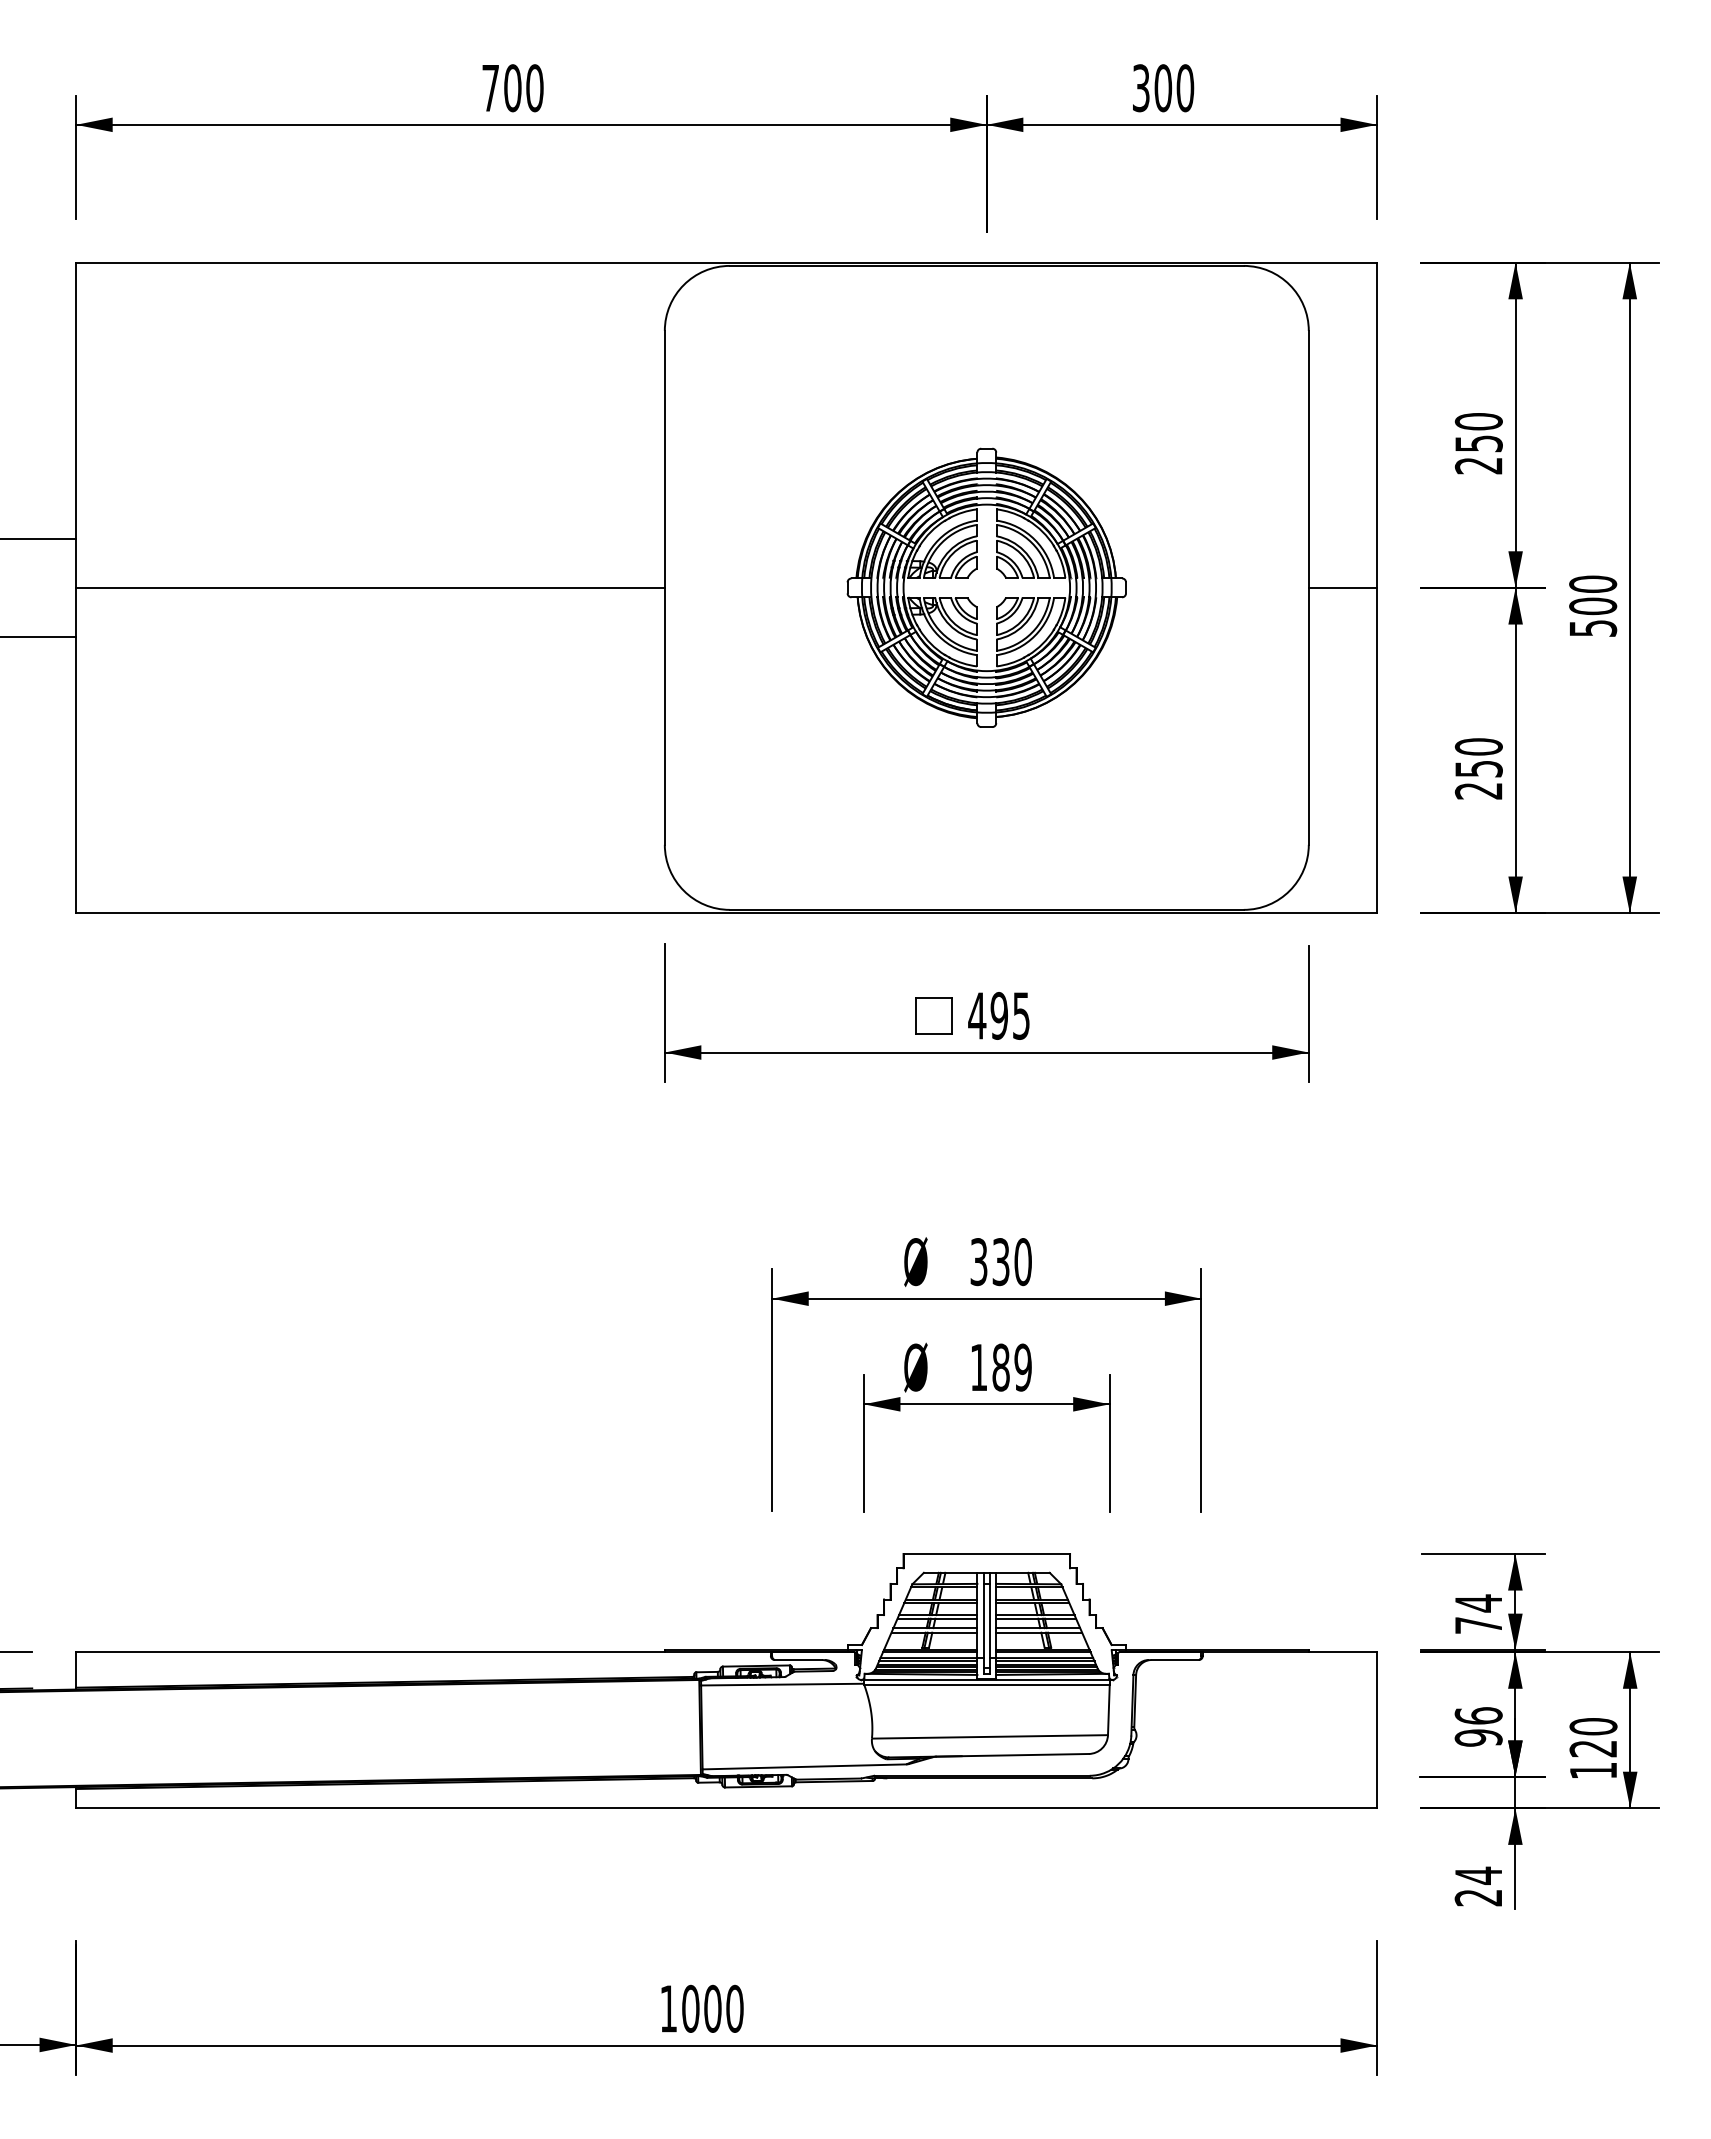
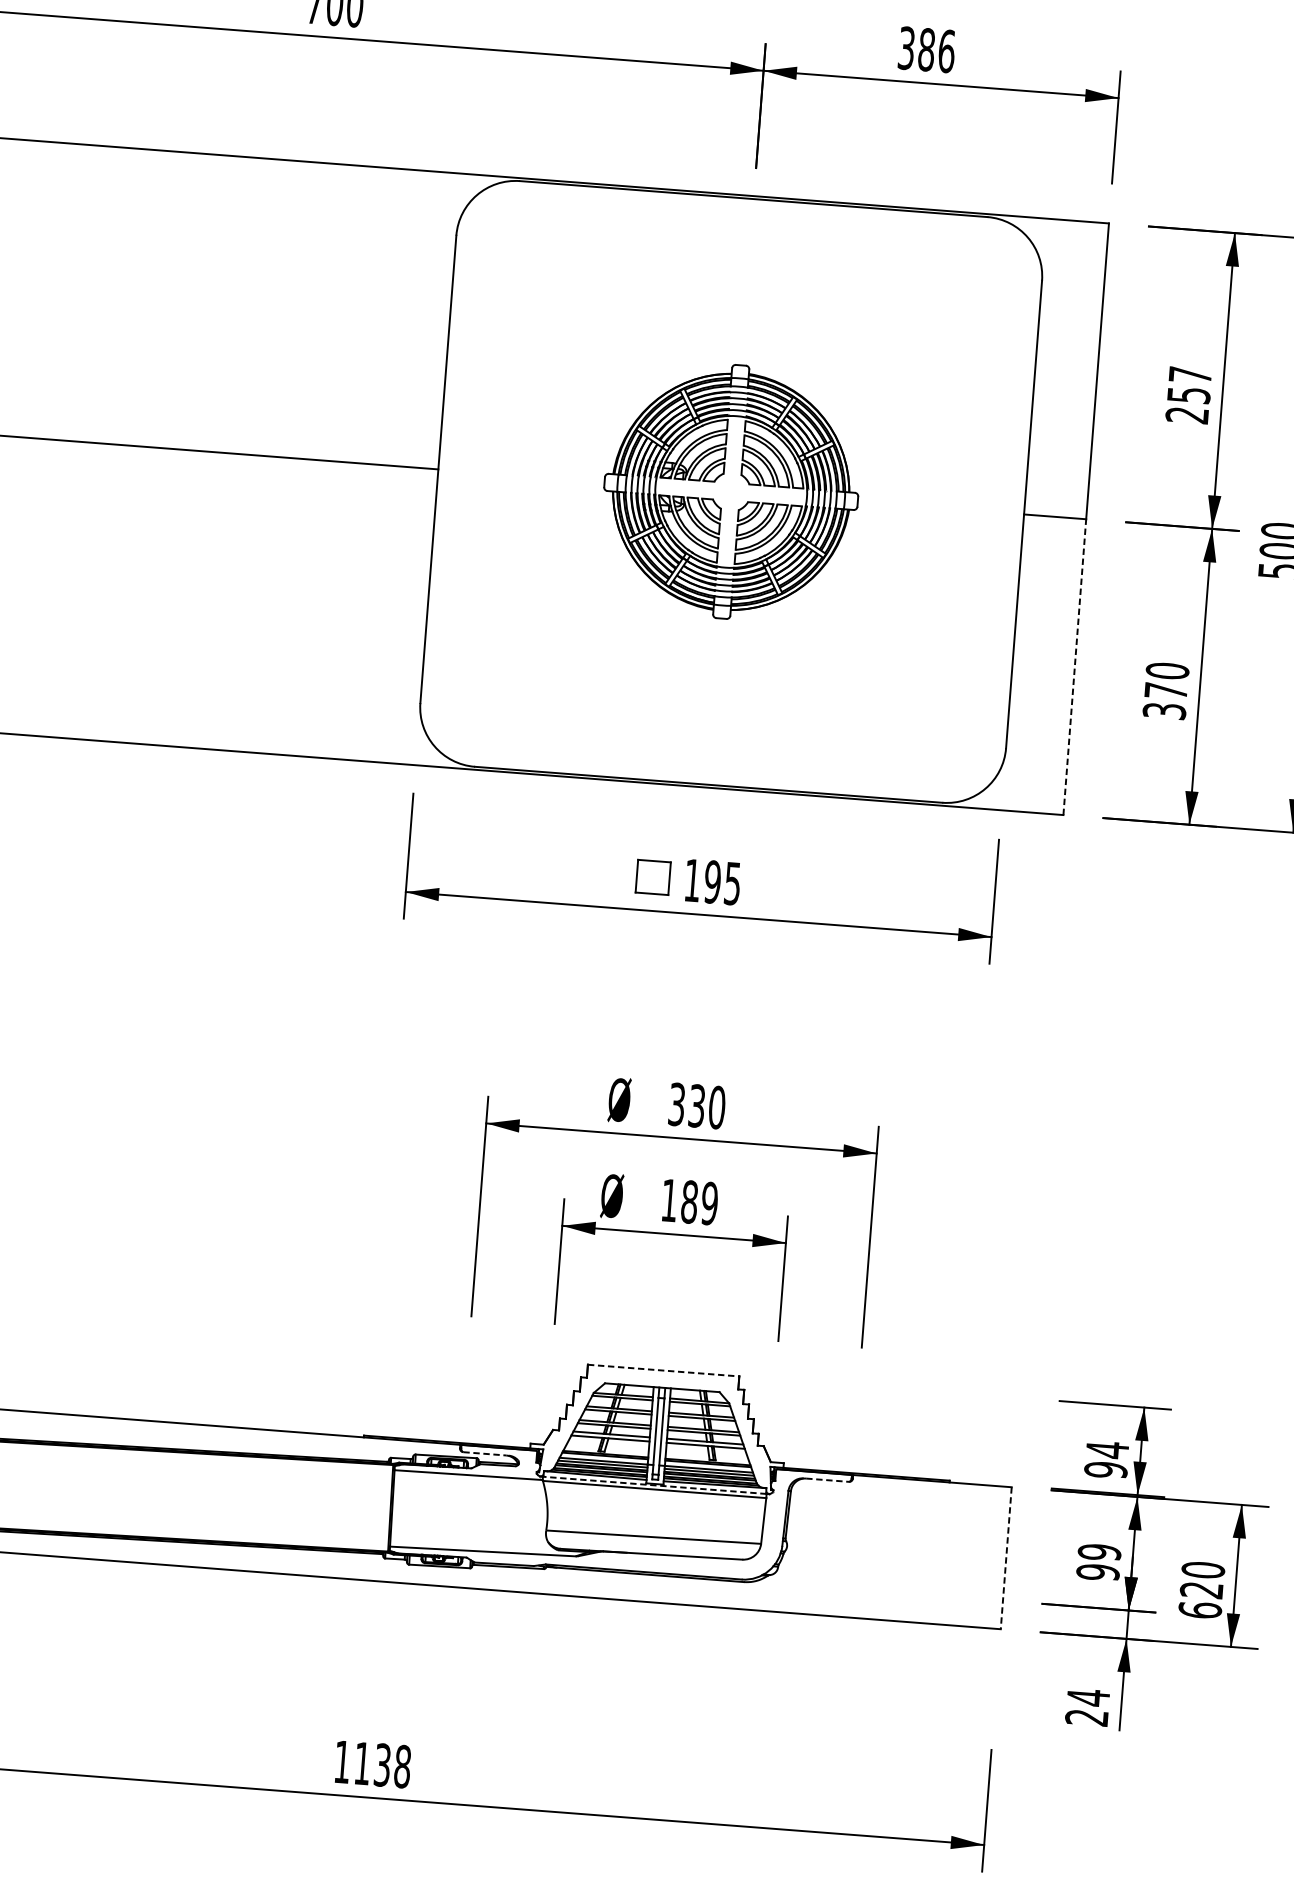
text: (1174, 88) -> (936, 50), 300 -> 386
text: (1478, 421) -> (1190, 375), 250 -> 257
line: (1377, 750) -> (1075, 667), solid -> dashed
text: (1478, 780) -> (1164, 701), 250 -> 370
text: (977, 1015) -> (692, 880), 495 -> 195
line: (987, 1553) -> (664, 1370), solid -> dashed
text: (1478, 1625) -> (1105, 1470), 74 -> 94
line: (798, 1659) -> (484, 1453), solid -> dashed
line: (1175, 1659) -> (827, 1479), solid -> dashed
line: (986, 1680) -> (654, 1485), solid -> dashed
text: (1478, 1715) -> (1099, 1551), 96 -> 99
line: (1377, 1730) -> (1006, 1558), solid -> dashed
text: (1593, 1770) -> (1200, 1609), 120 -> 620
text: (712, 2008) -> (382, 1764), 1000 -> 1138

